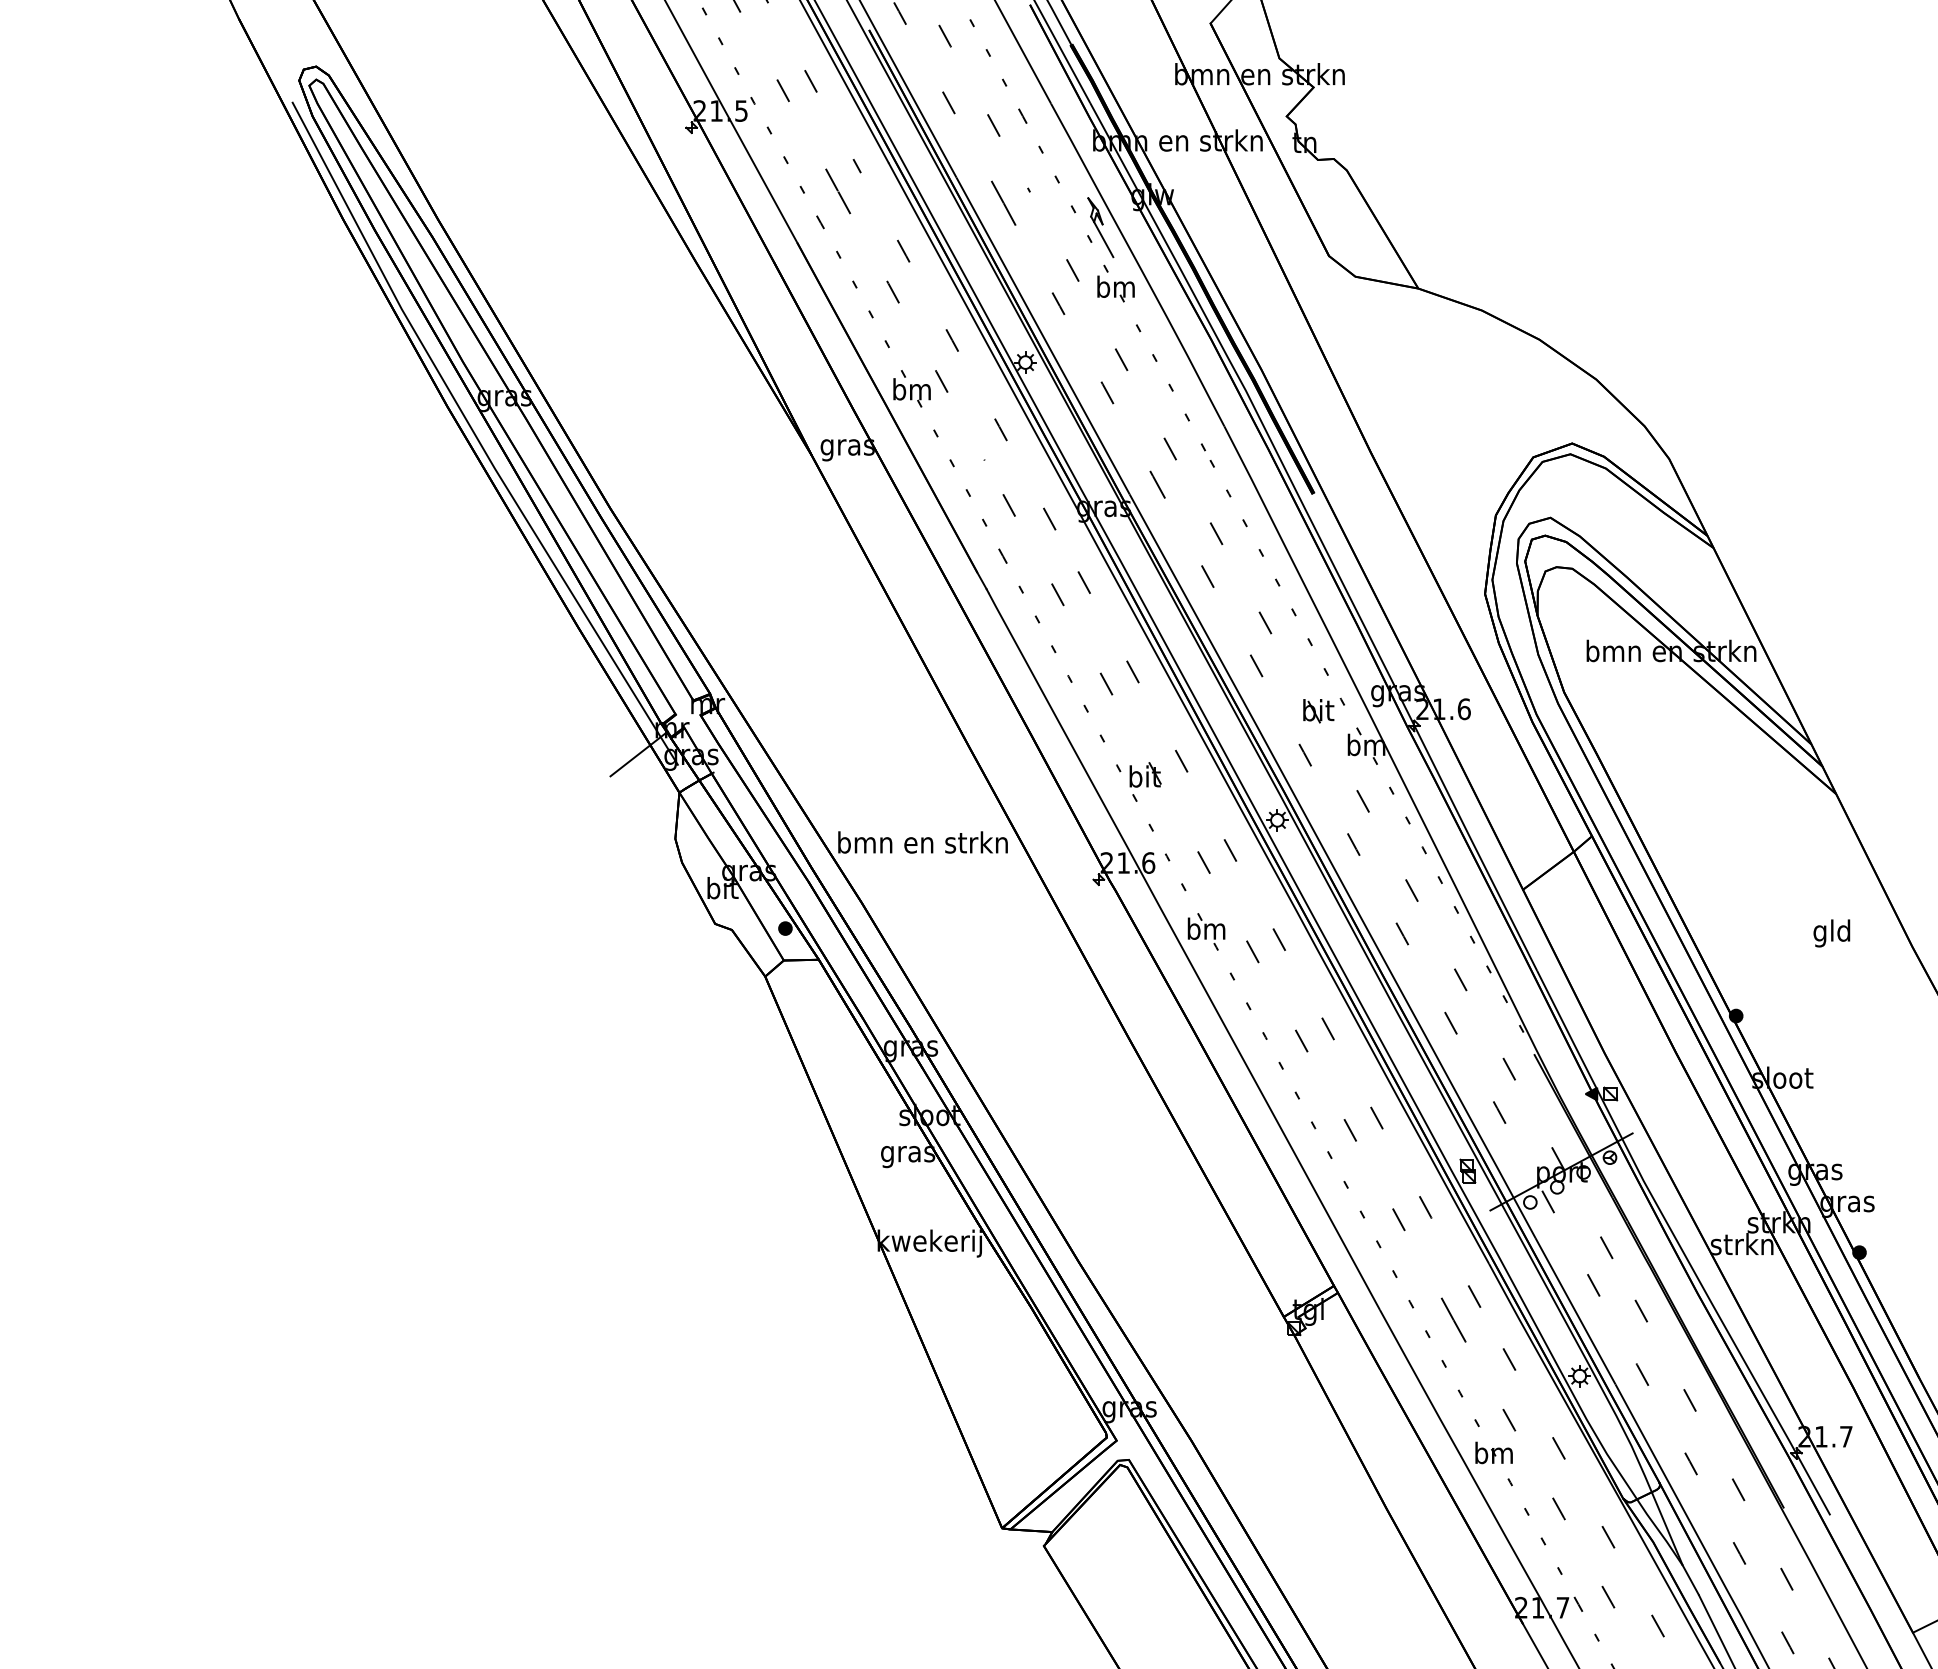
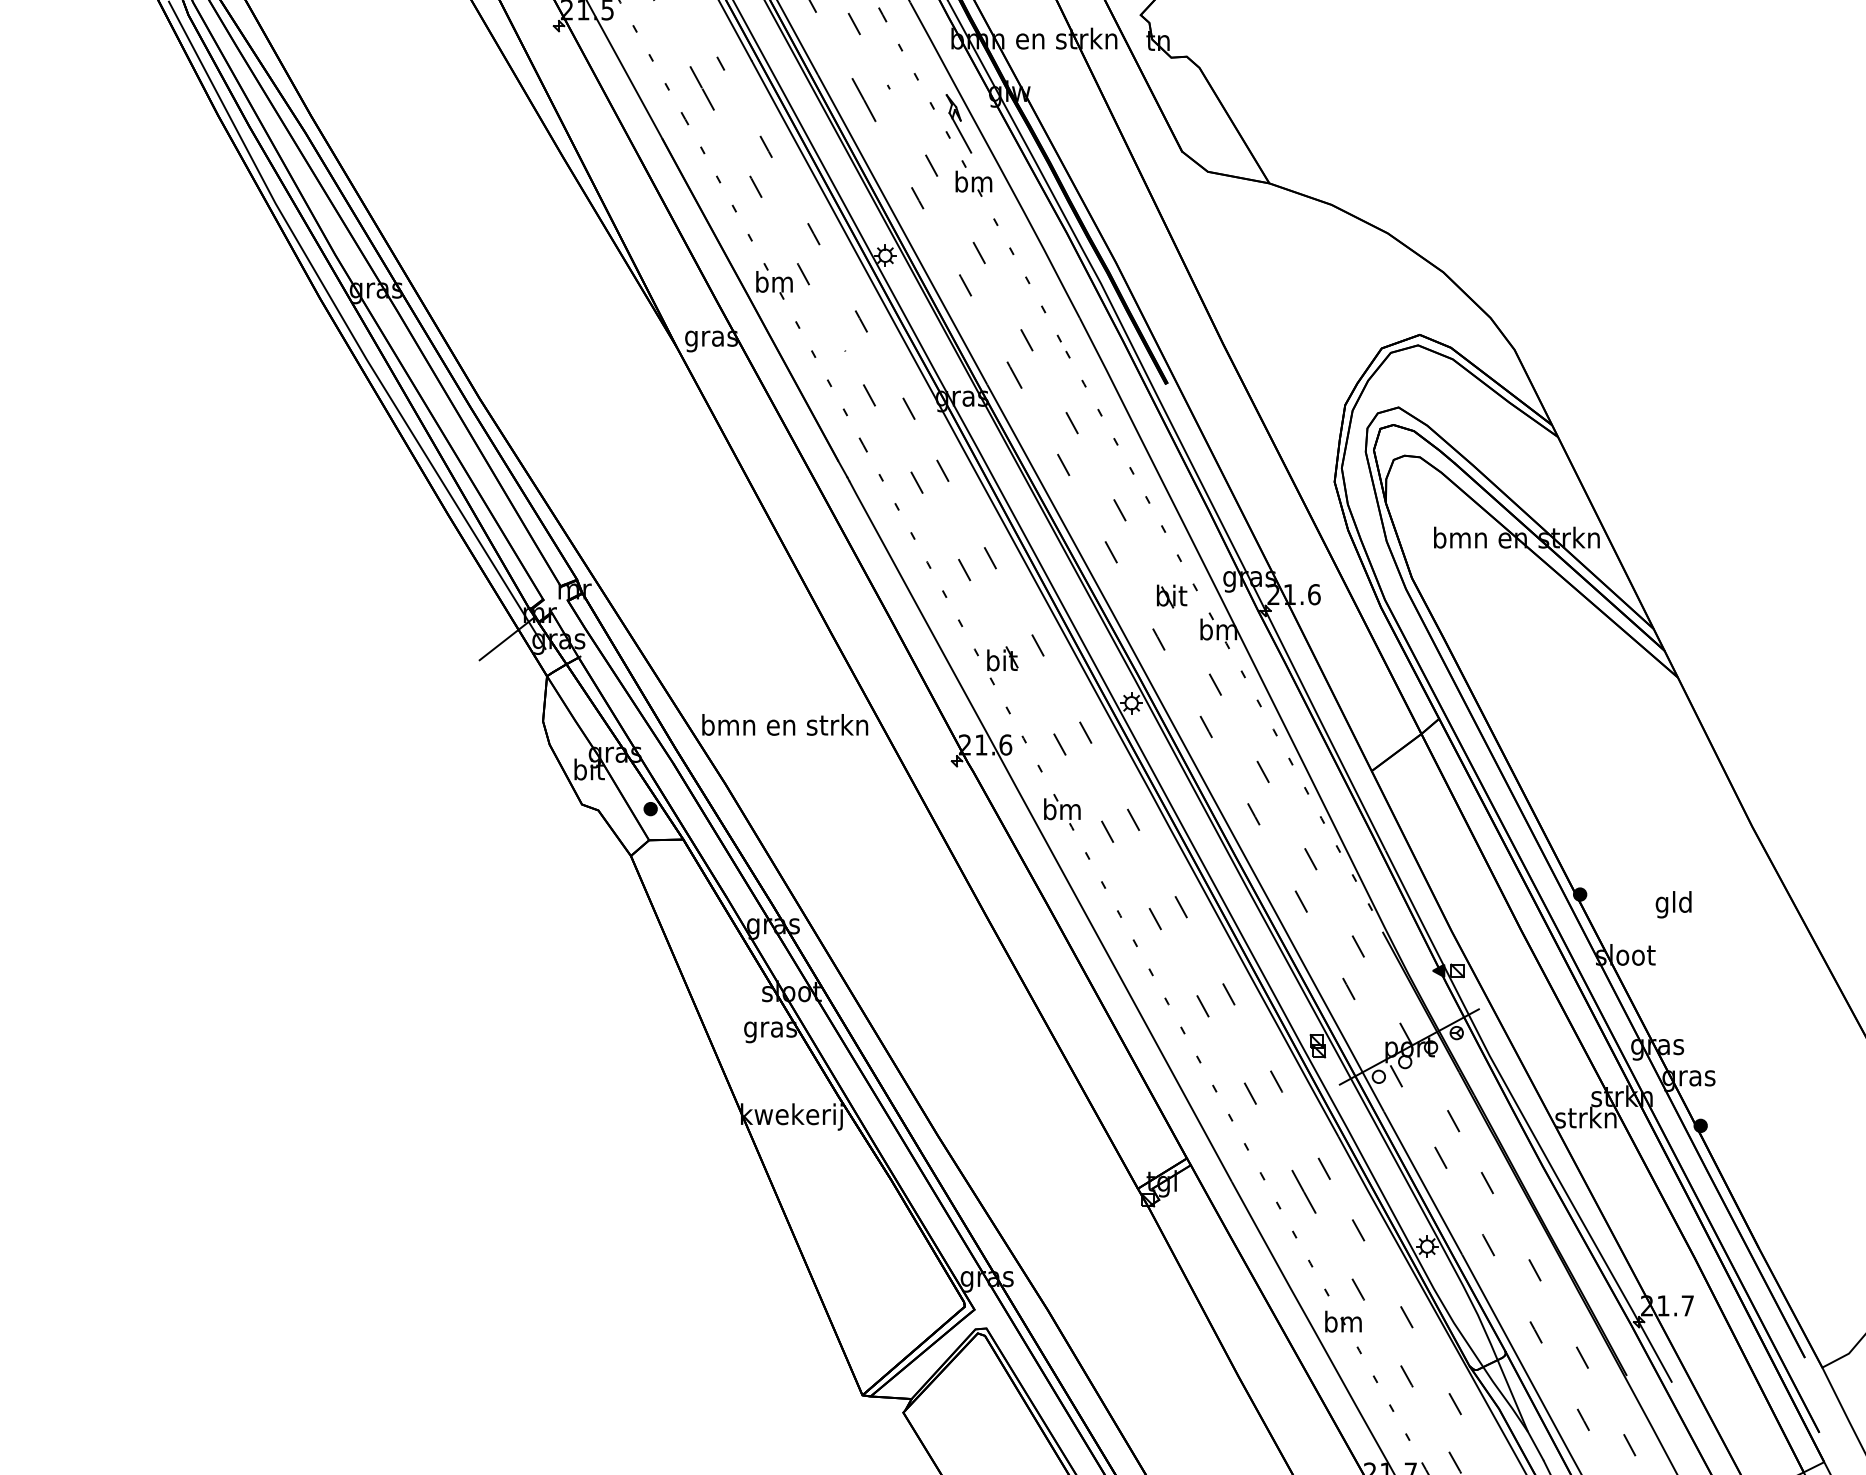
text: (1831, 933) -> (1673, 904), moved

